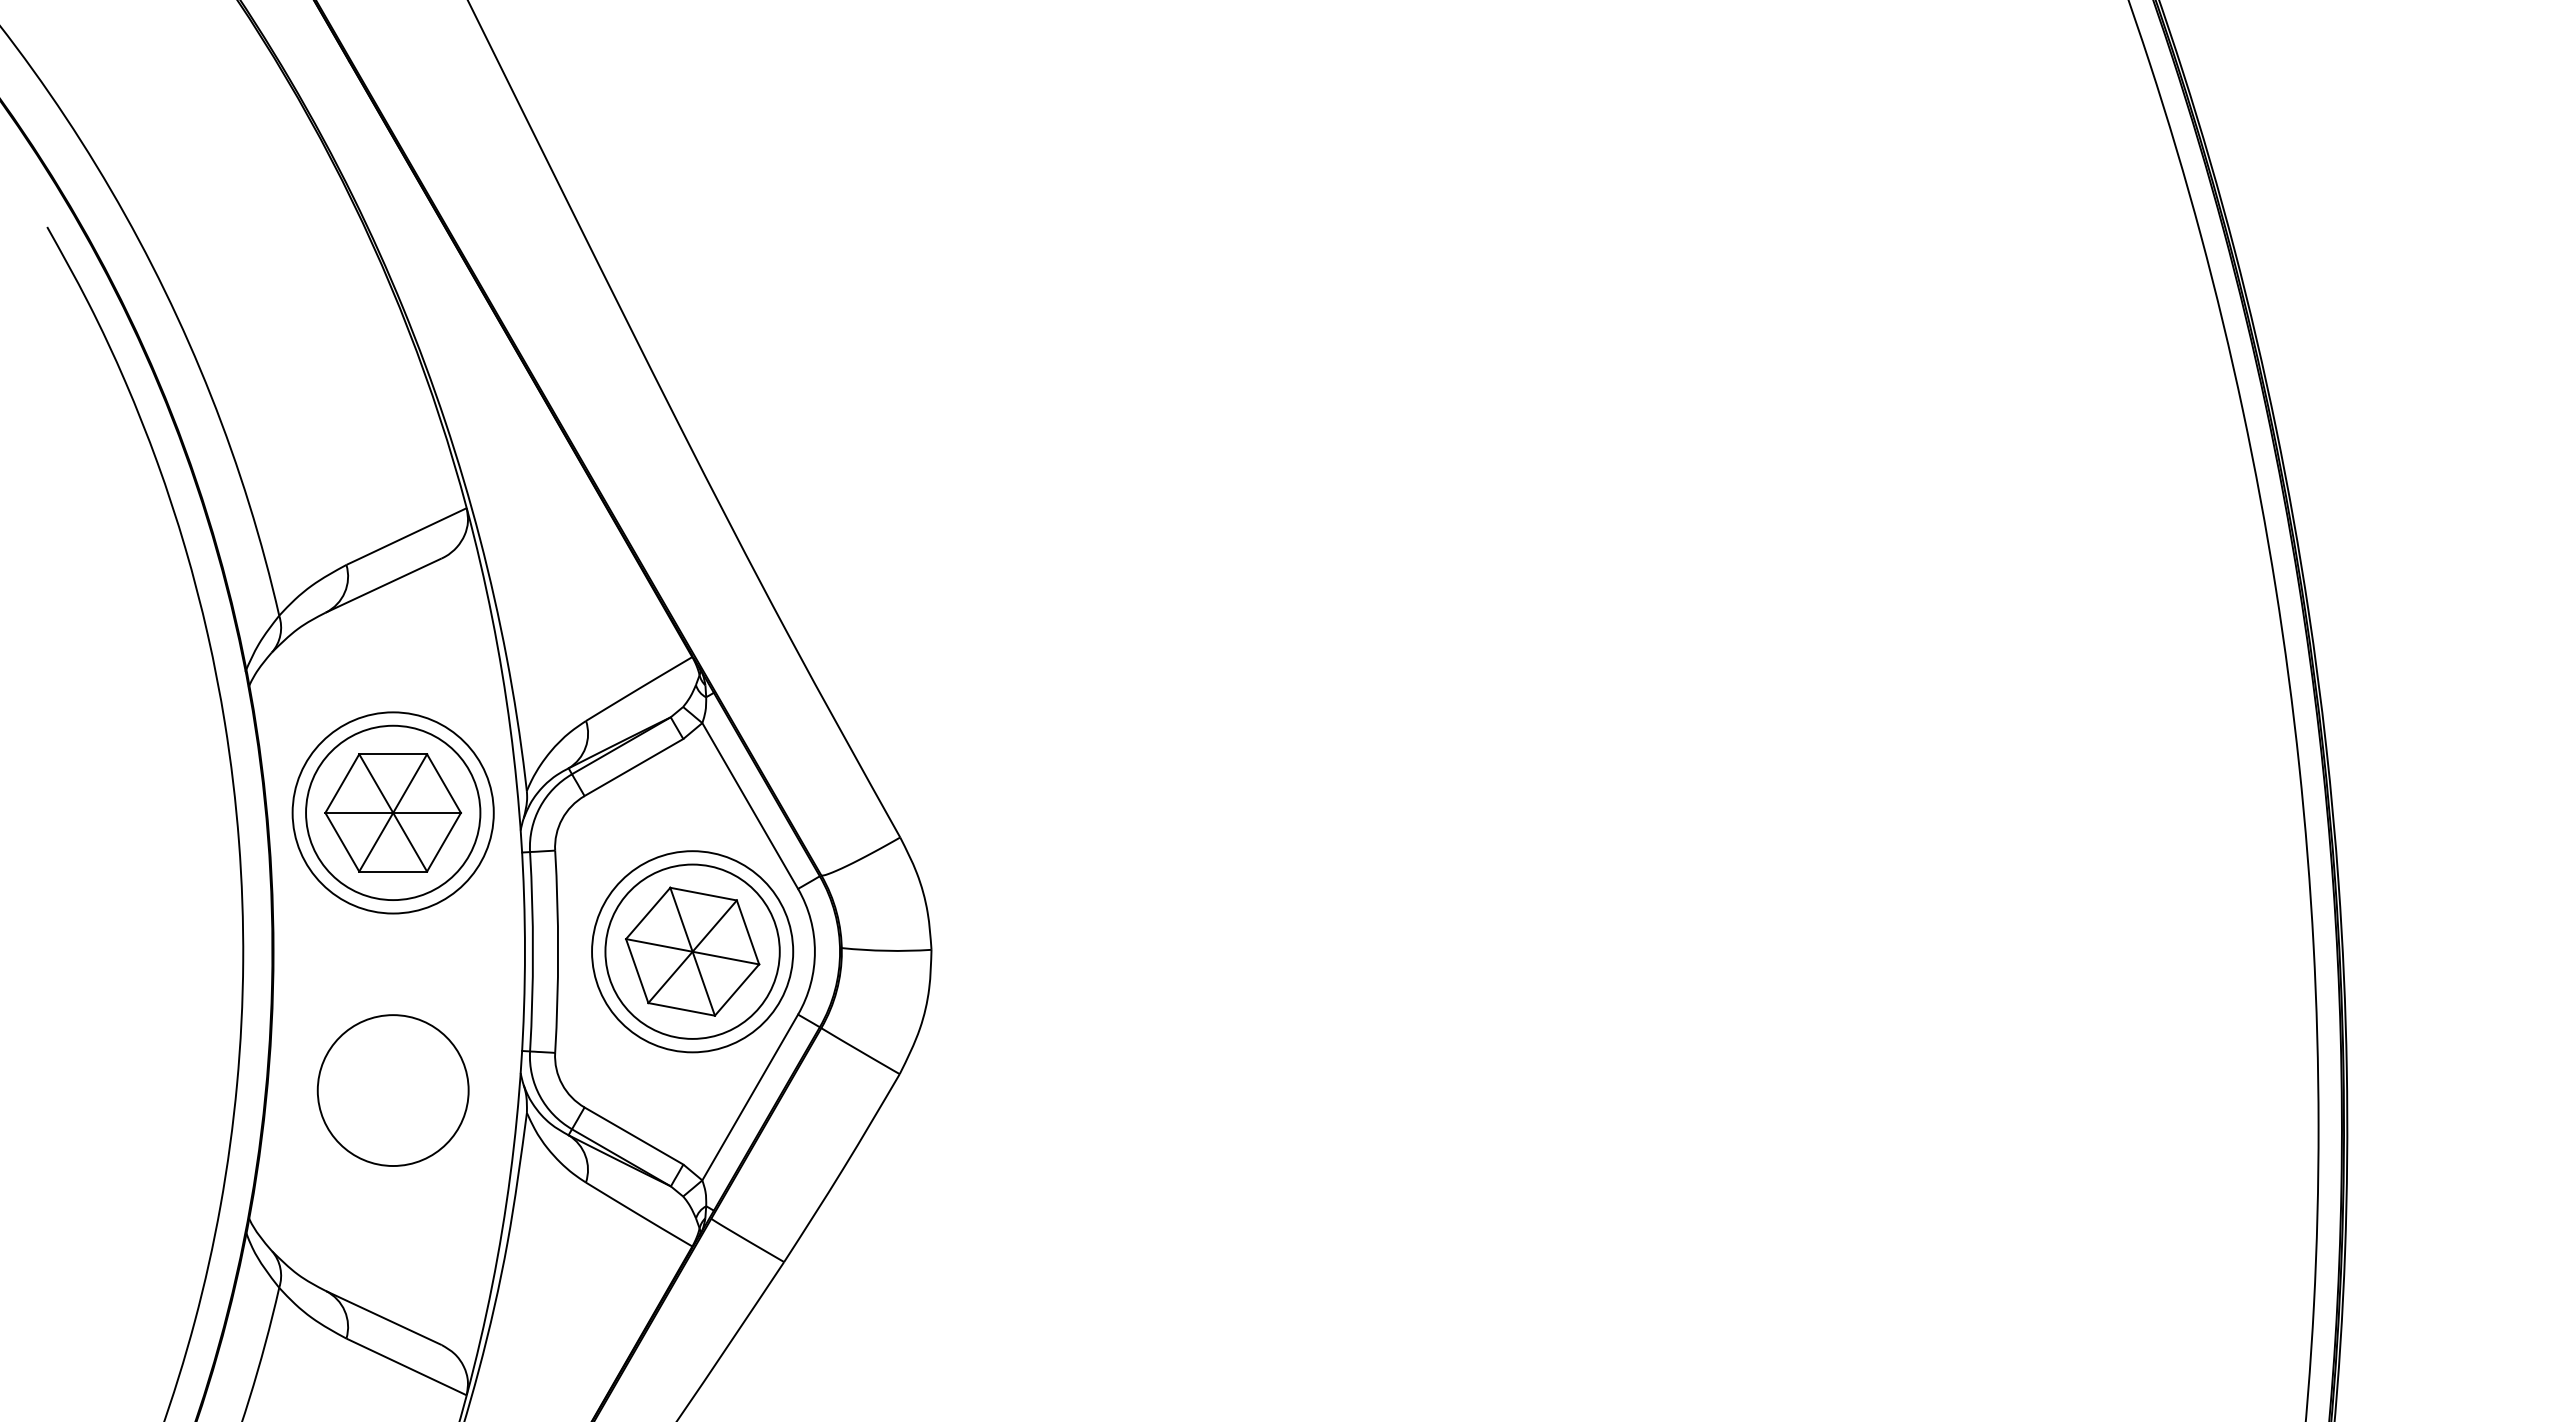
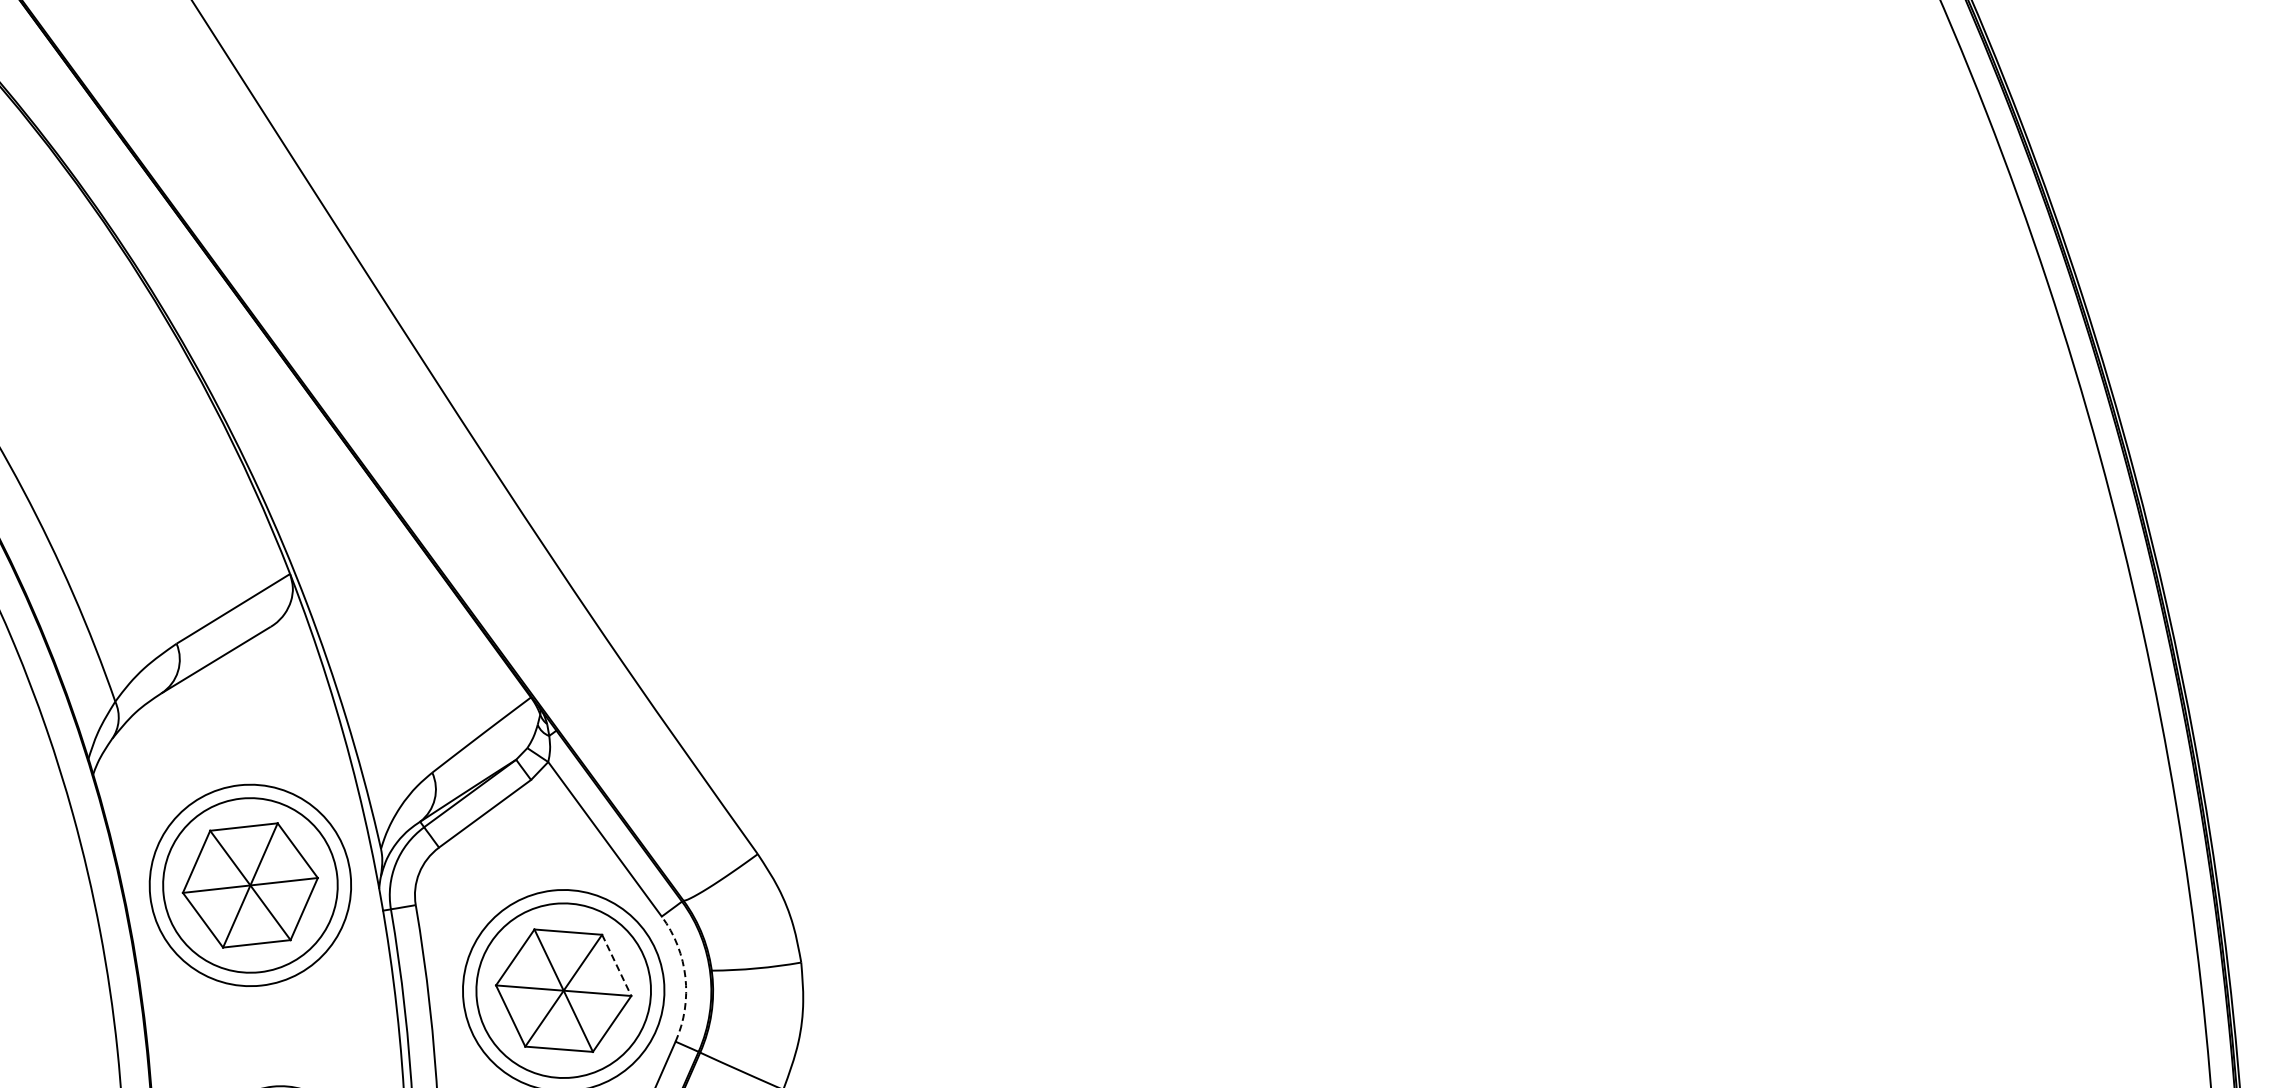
line: (748, 932) -> (617, 965), solid -> dashed
arc: (814, 951) -> (684, 977), solid -> dashed

